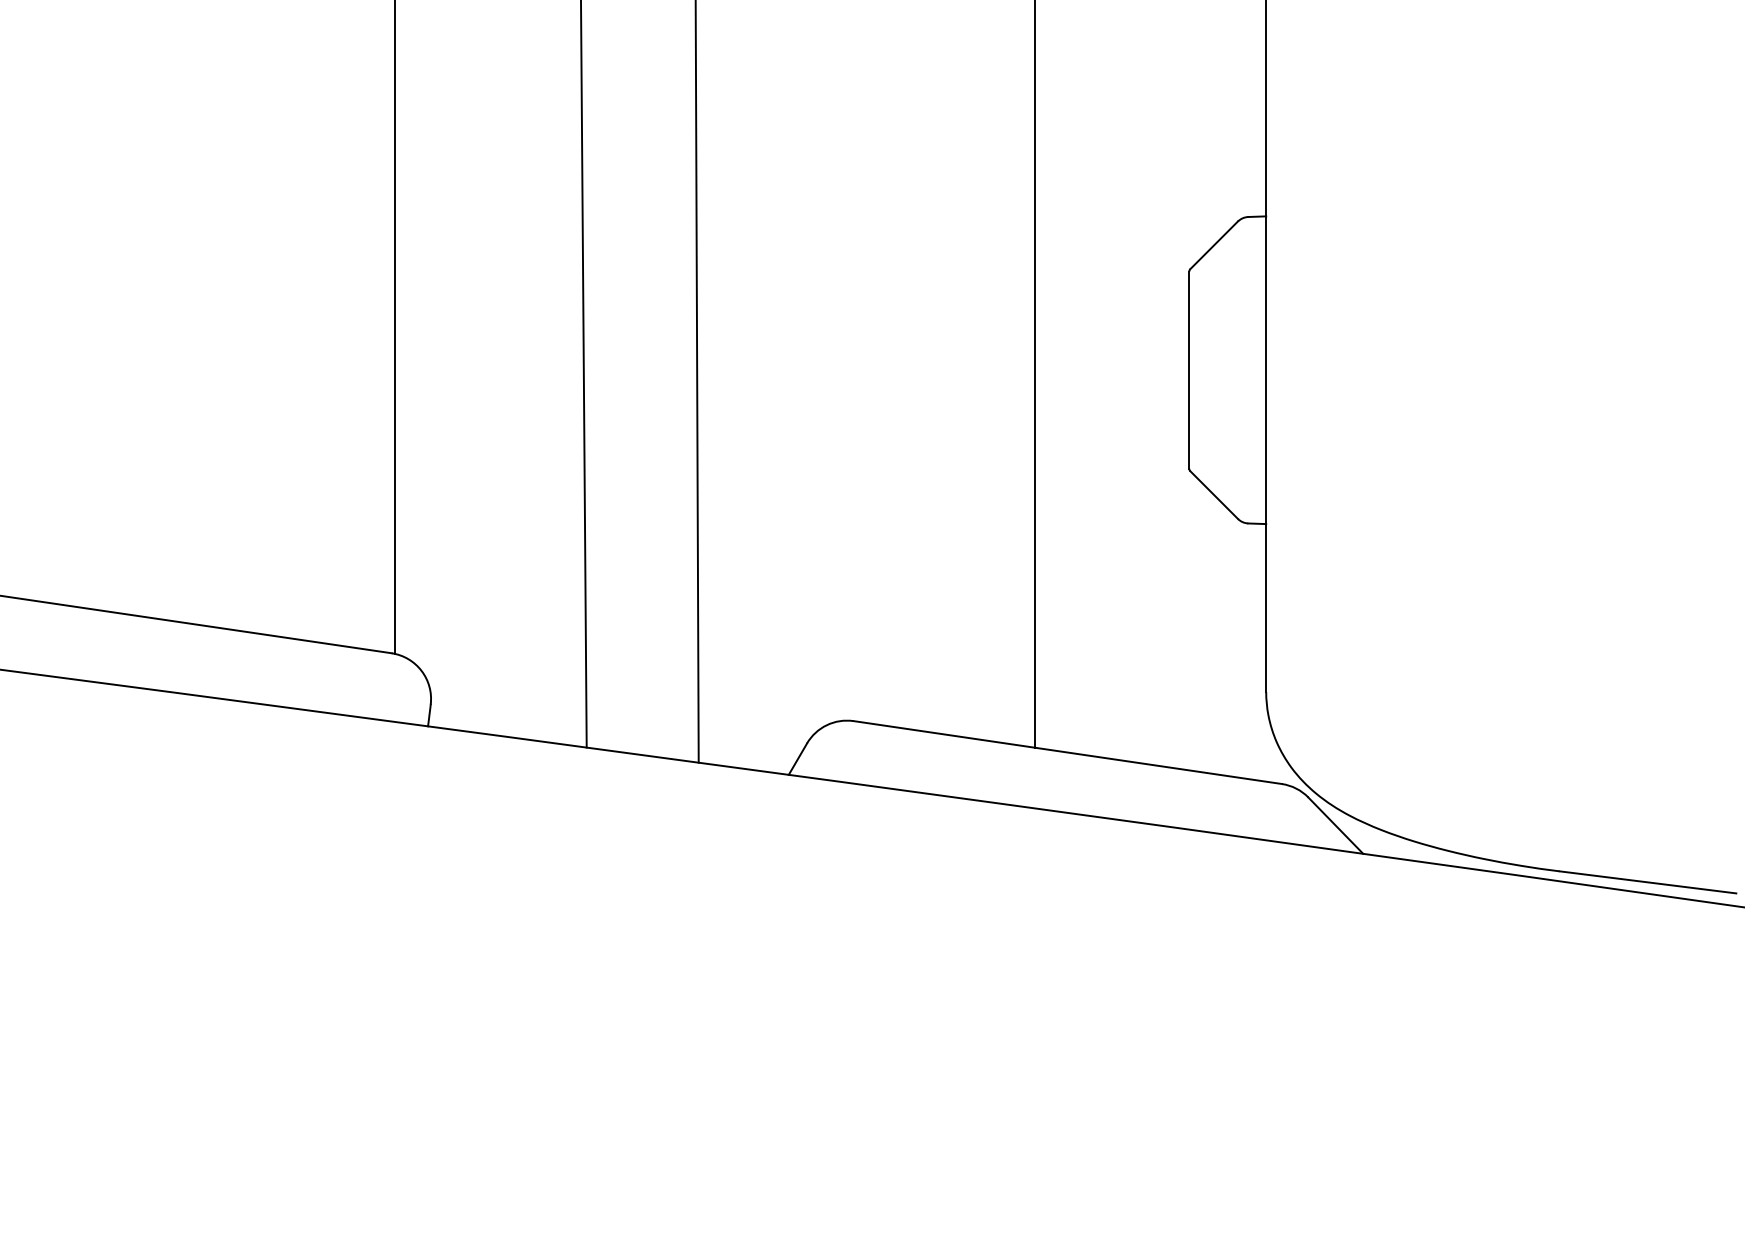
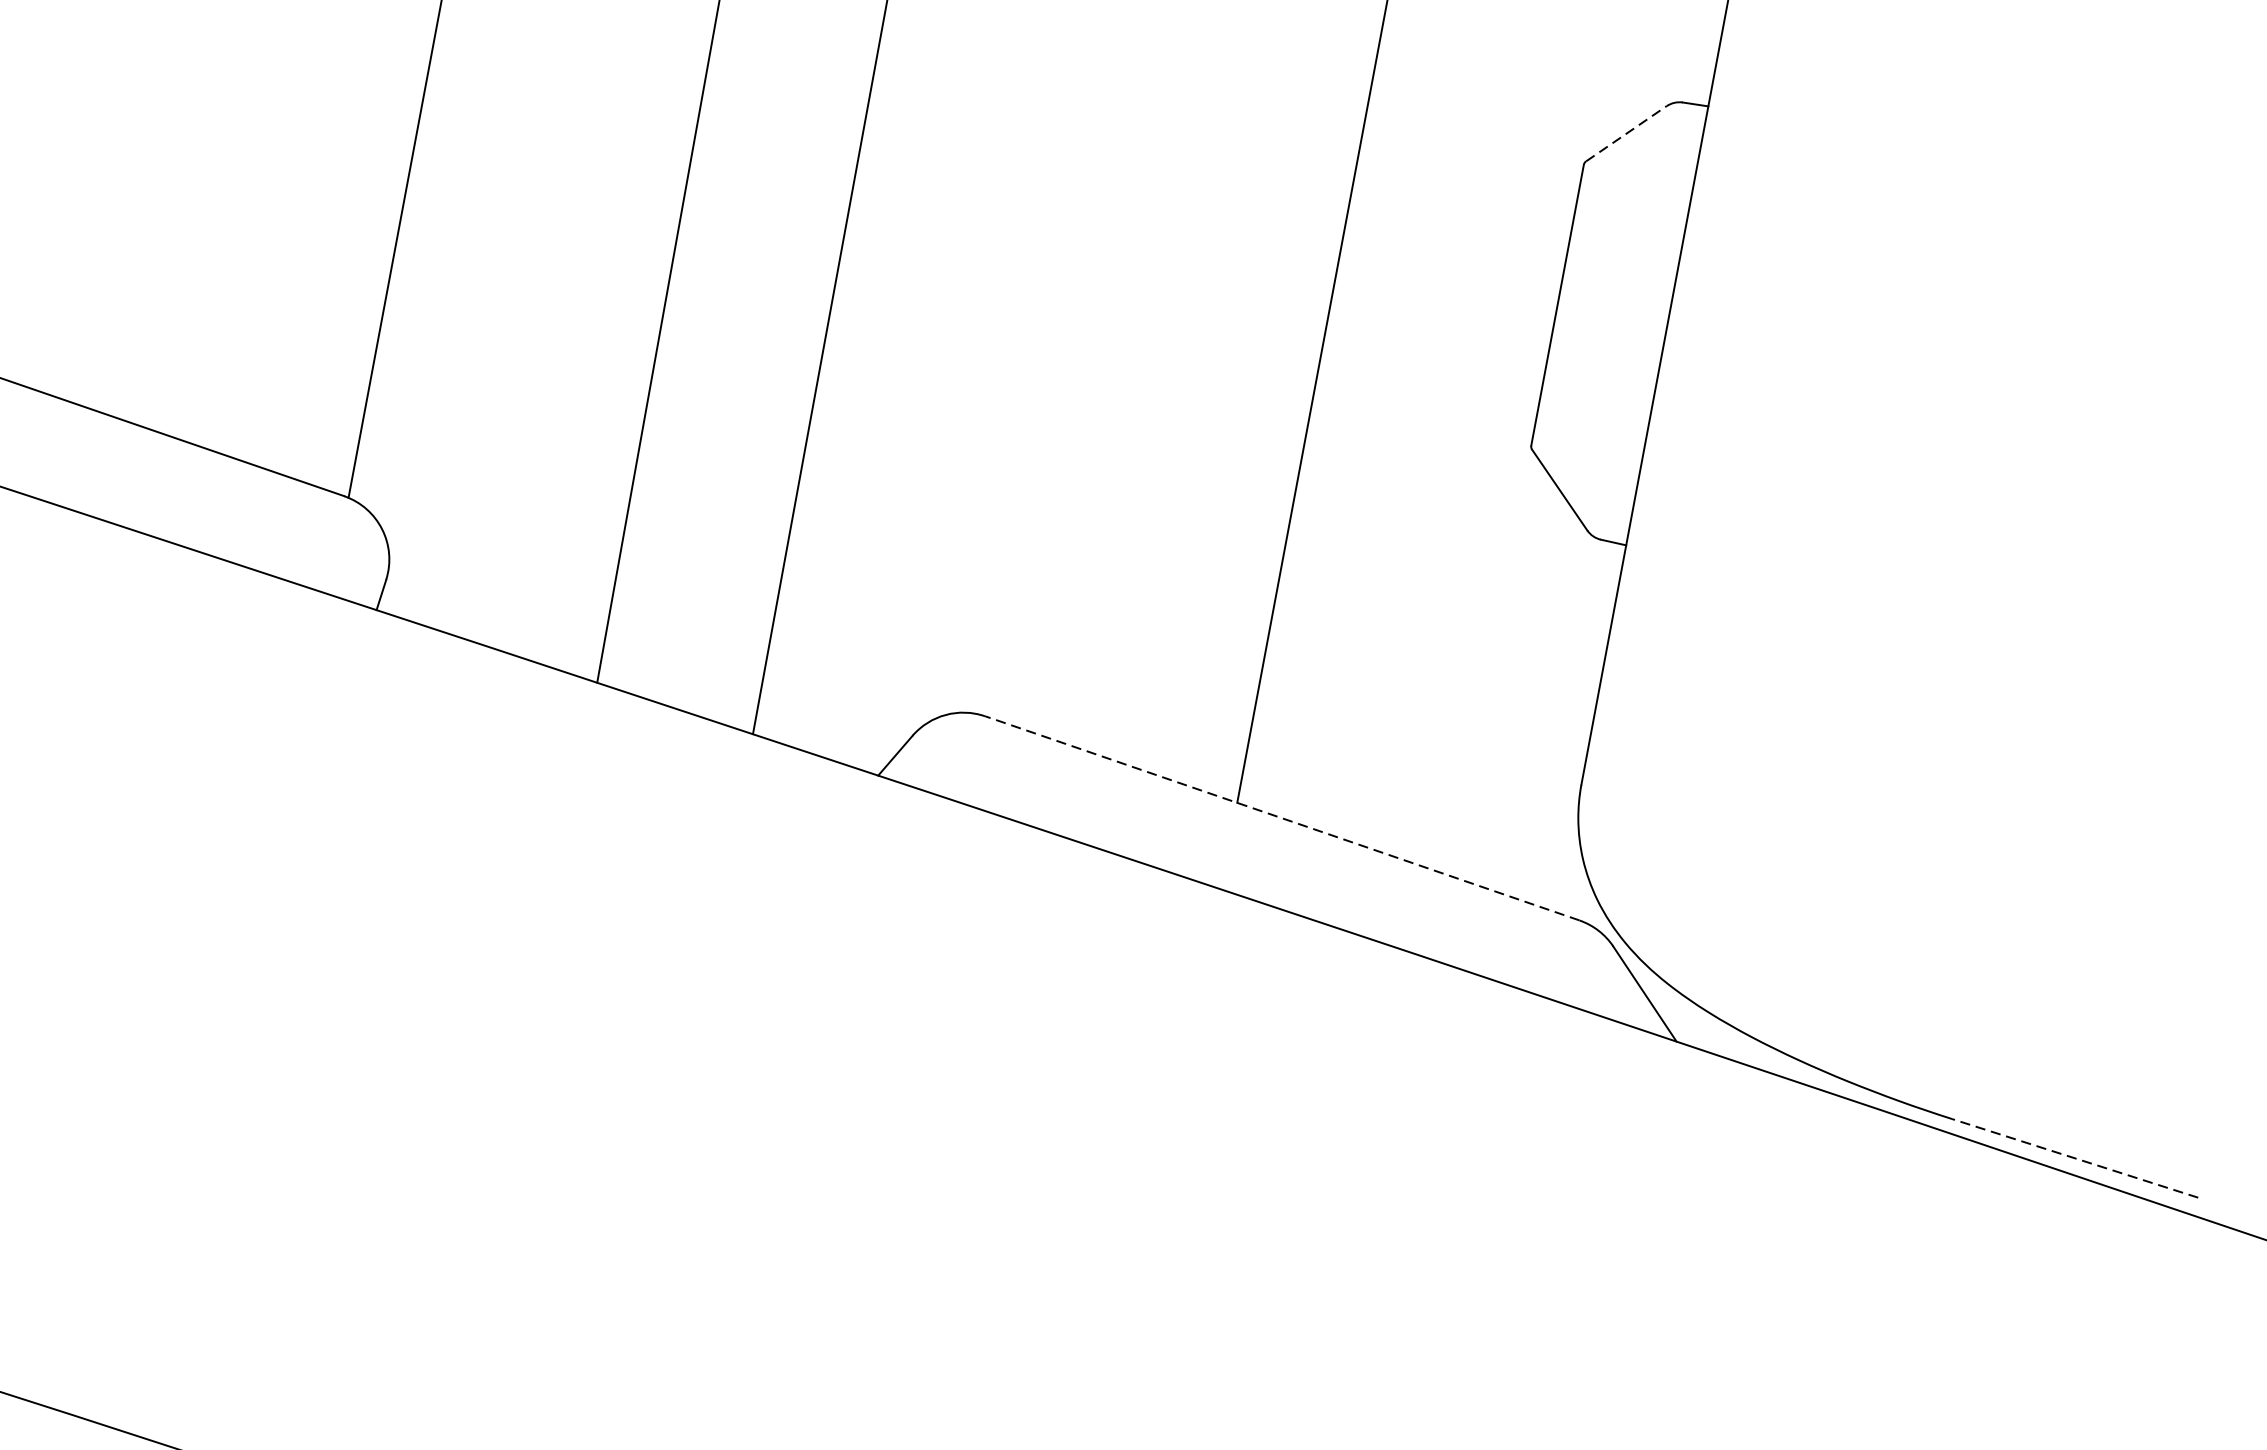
line: (1214, 245) -> (1626, 134), solid -> dashed
line: (1067, 752) -> (1281, 818), solid -> dashed
line: (1647, 882) -> (2074, 1158), solid -> dashed

